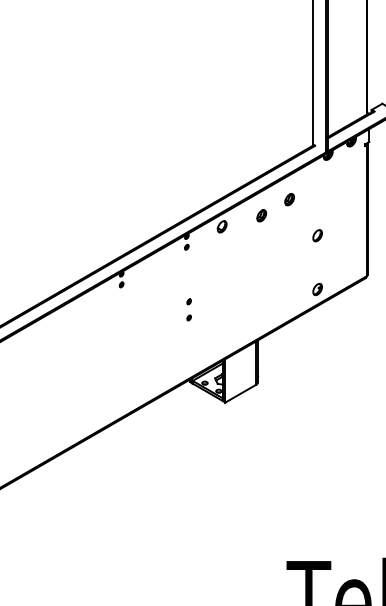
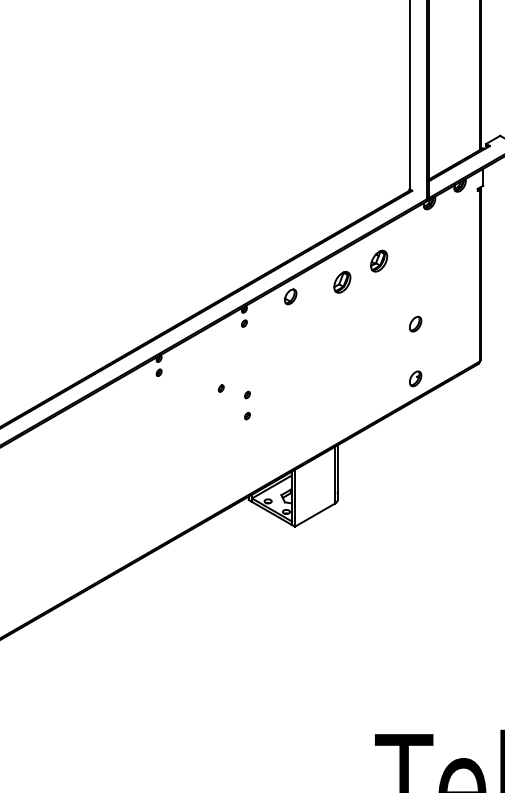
part: (289, 199) -> (378, 261), size x1.4
part: (261, 215) -> (342, 282), size x1.4
part: (317, 235) -> (415, 323), moved
part: (168, 296) -> (220, 387), added

